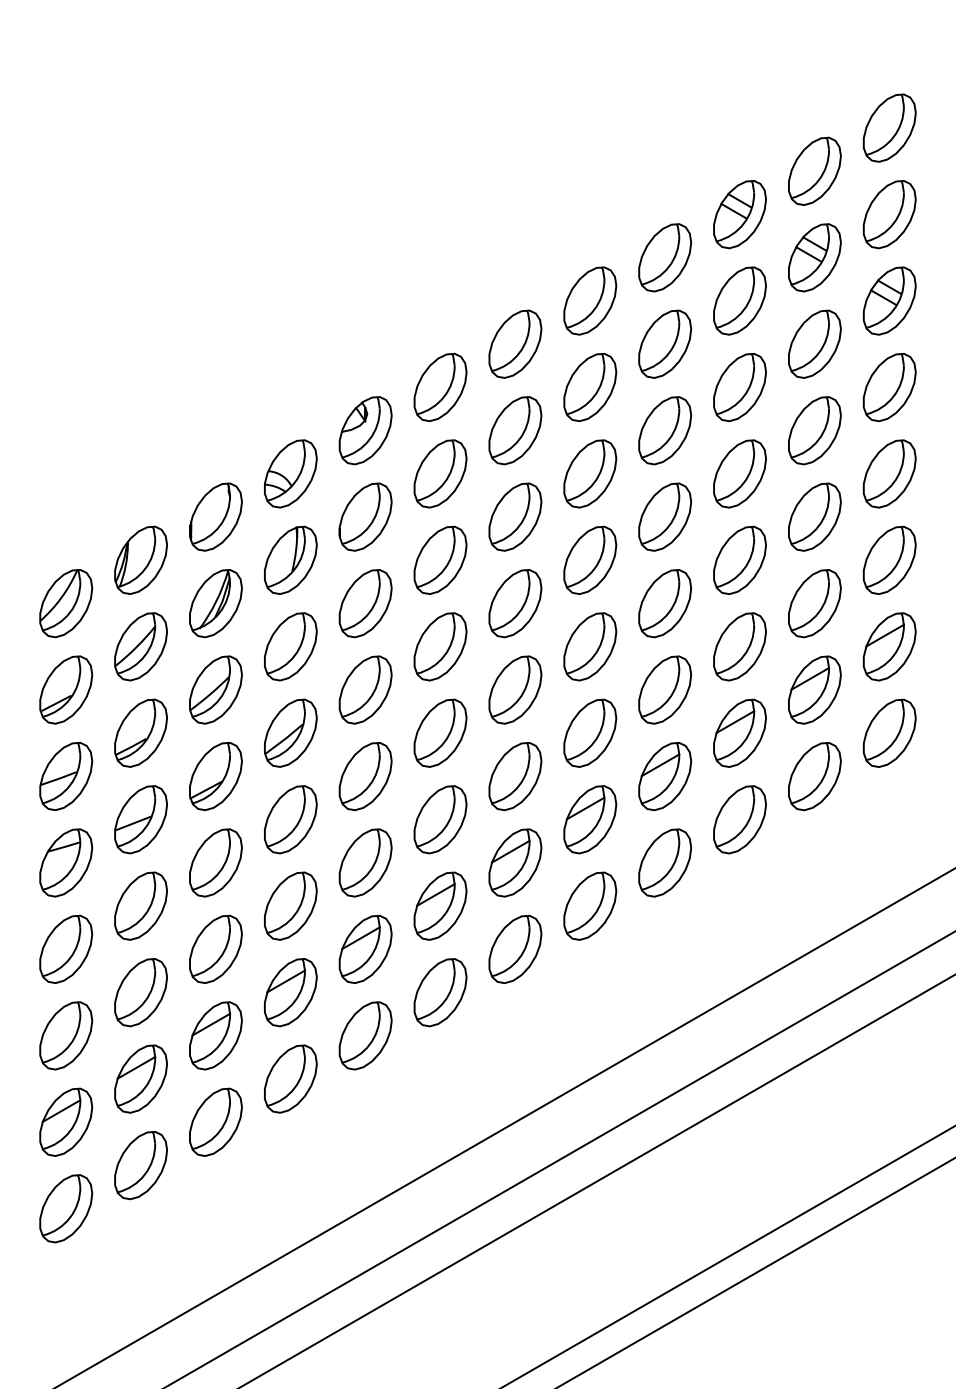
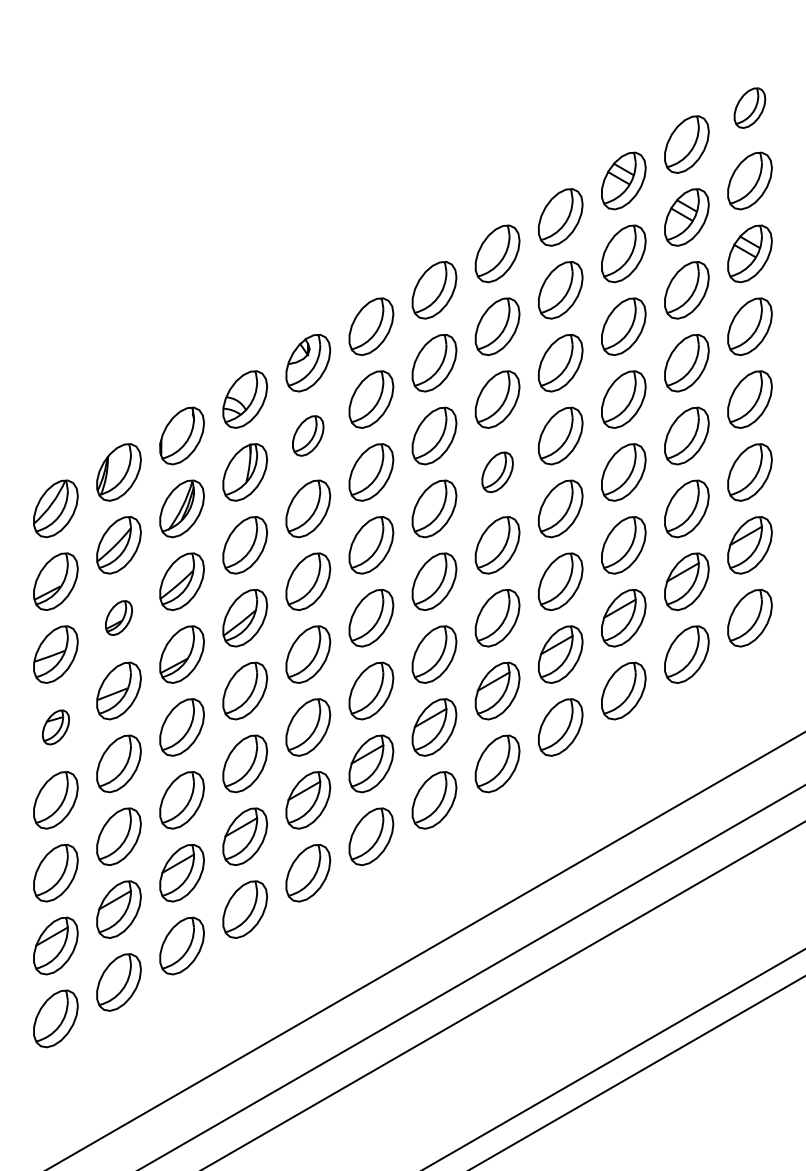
part: (889, 127) -> (749, 107), size x0.7
part: (365, 516) -> (308, 435), size x0.7
part: (590, 559) -> (497, 471), size x0.7
part: (140, 732) -> (118, 617), size x0.6
part: (66, 862) -> (56, 727), size x0.6

